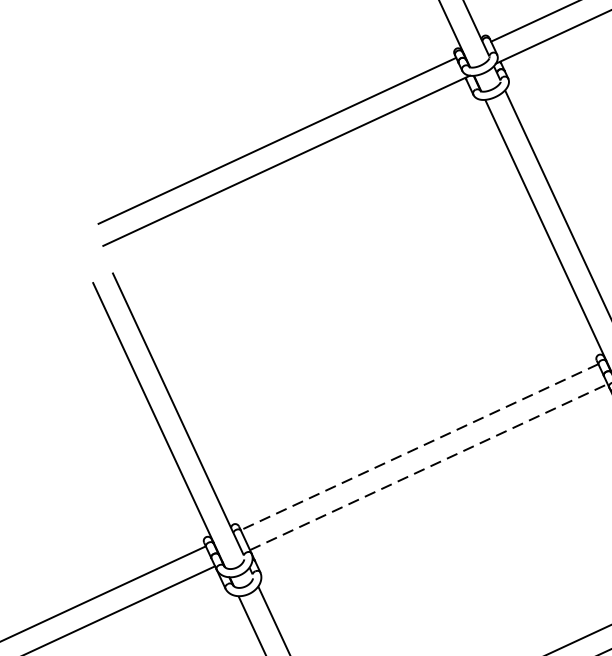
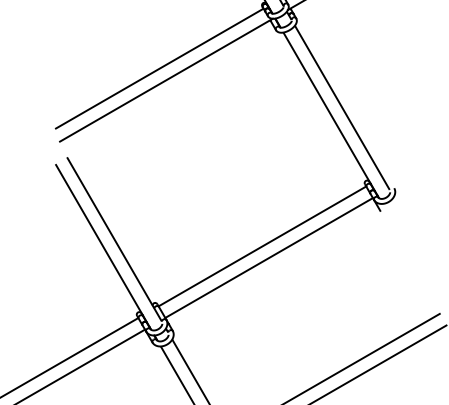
line: (419, 447) -> (262, 246), dashed -> solid
line: (429, 467) -> (269, 258), dashed -> solid

